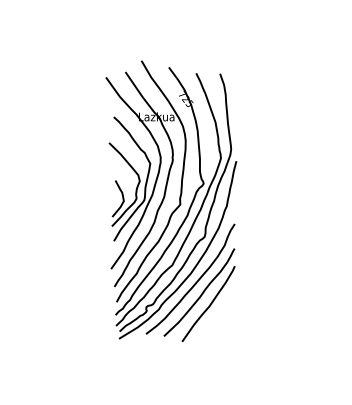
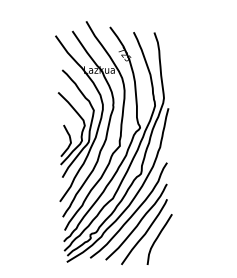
part: (226, 312) -> (159, 239), added

